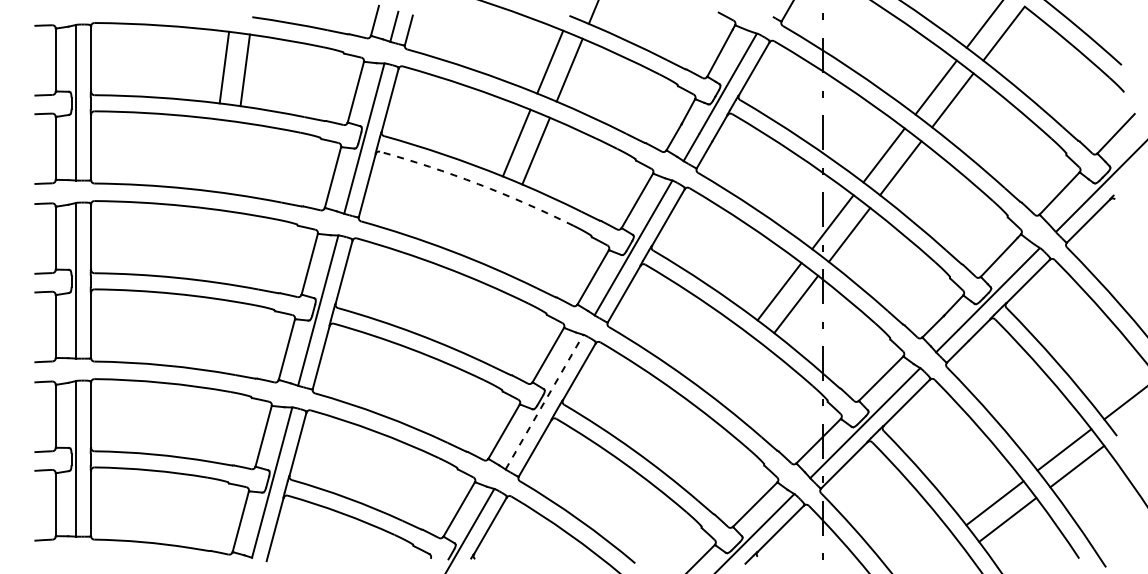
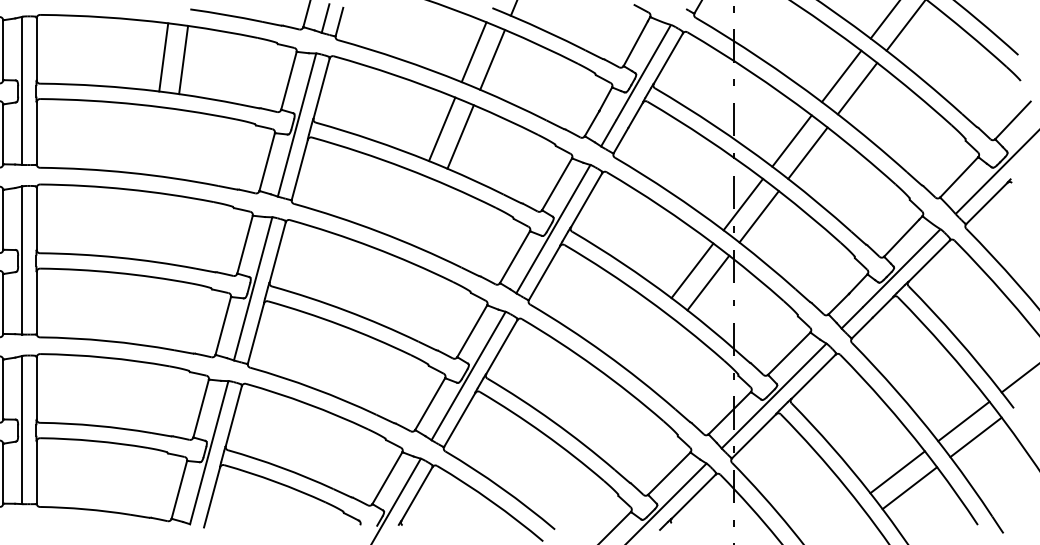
arc: (478, 184) -> (405, 168), dashed -> solid
line: (544, 402) -> (468, 376), dashed -> solid

